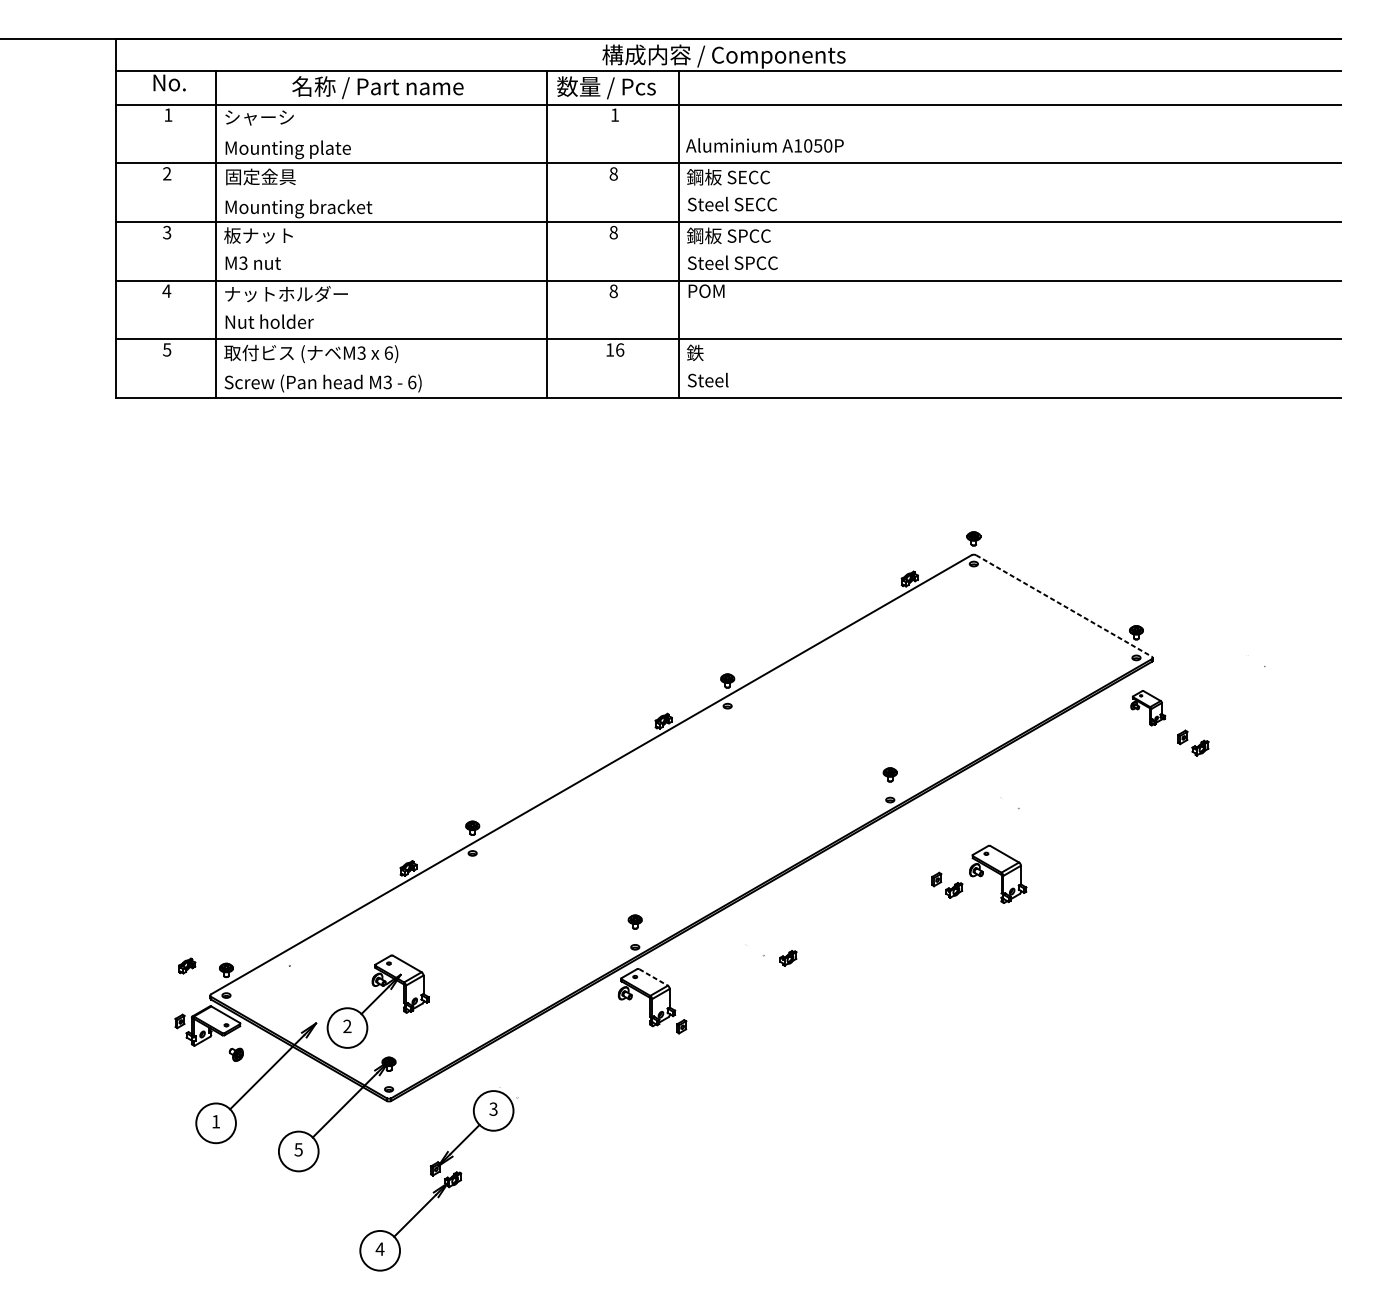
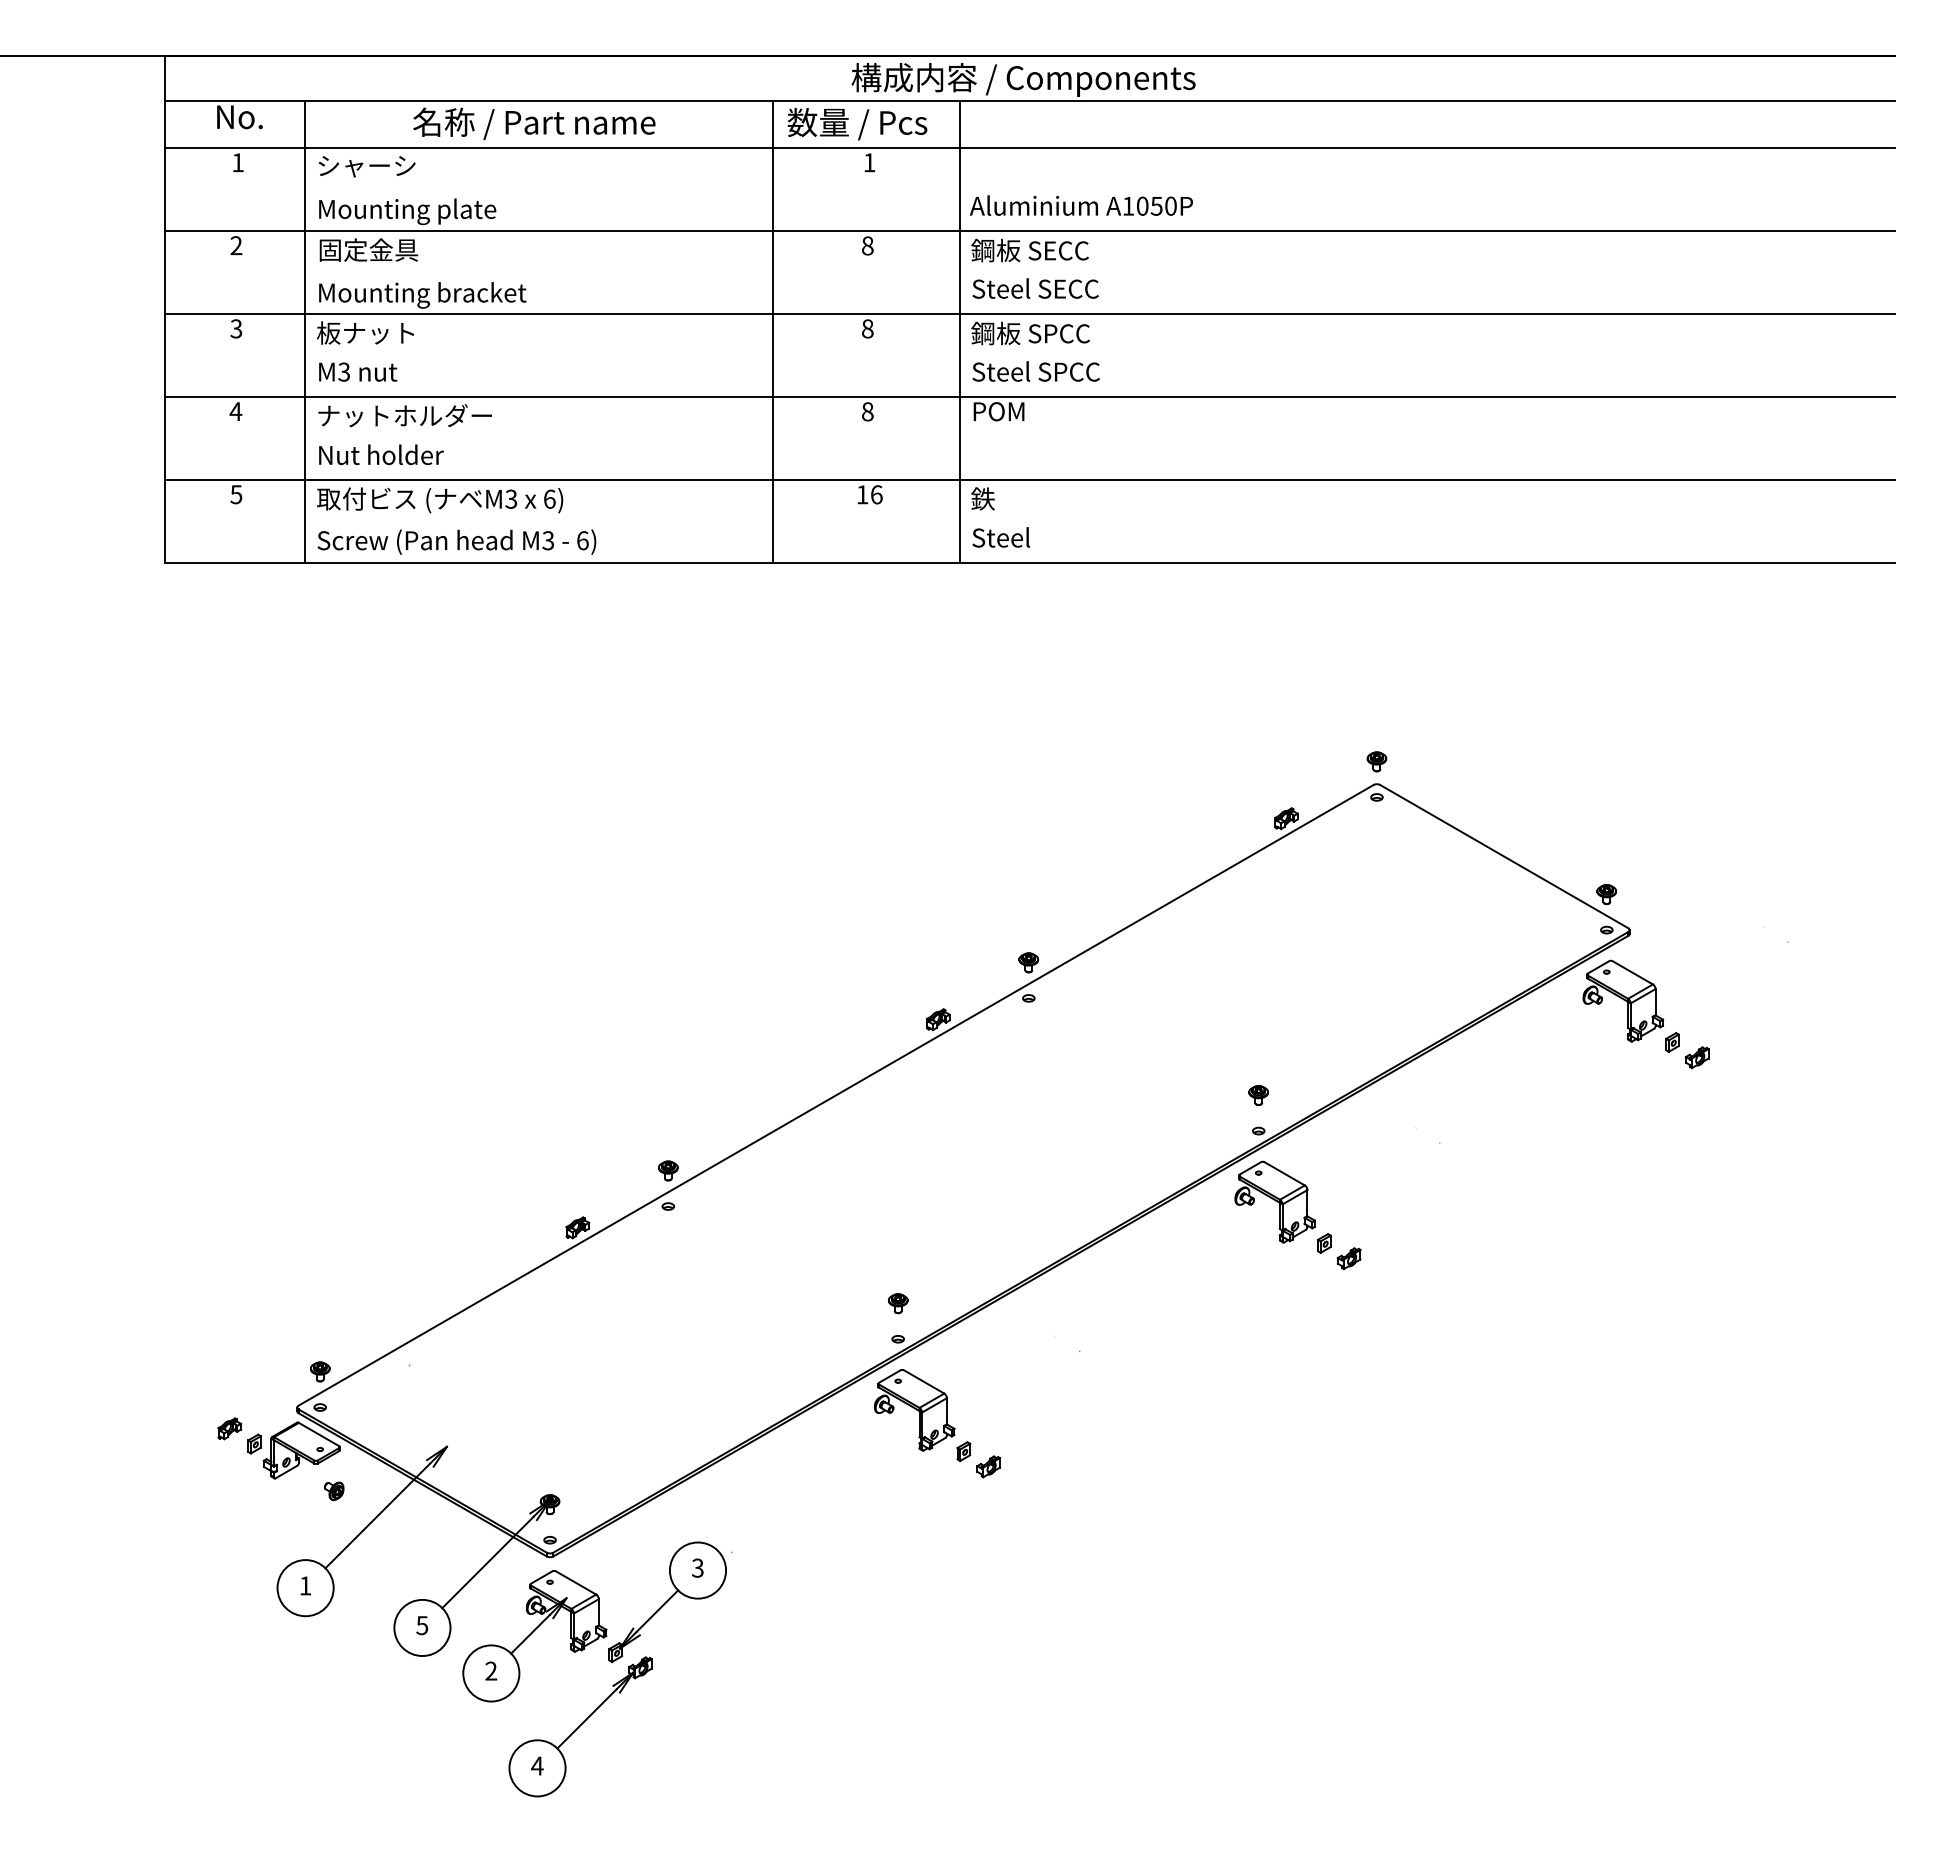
line: (1064, 605) -> (1504, 856), dashed -> solid
part: (1148, 707) -> (1623, 1000), size x1.67
part: (997, 873) -> (1274, 1201), moved
part: (788, 958) -> (988, 1466), moved
part: (187, 965) -> (229, 1428), moved
line: (653, 977) -> (924, 1382), dashed -> solid
part: (378, 1001) -> (534, 1636), moved

